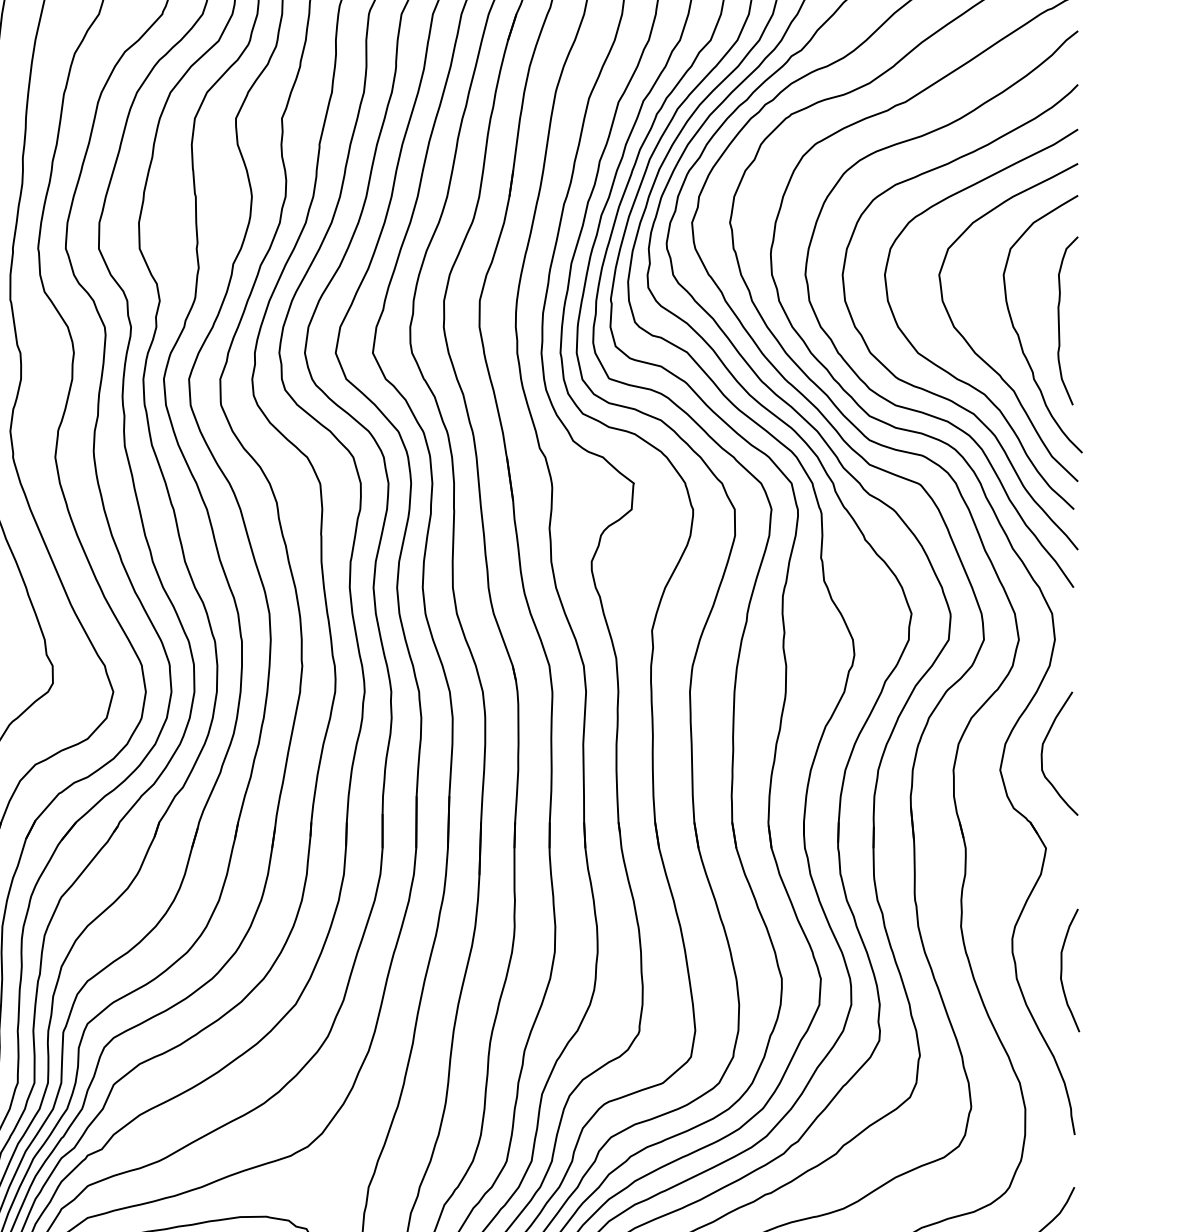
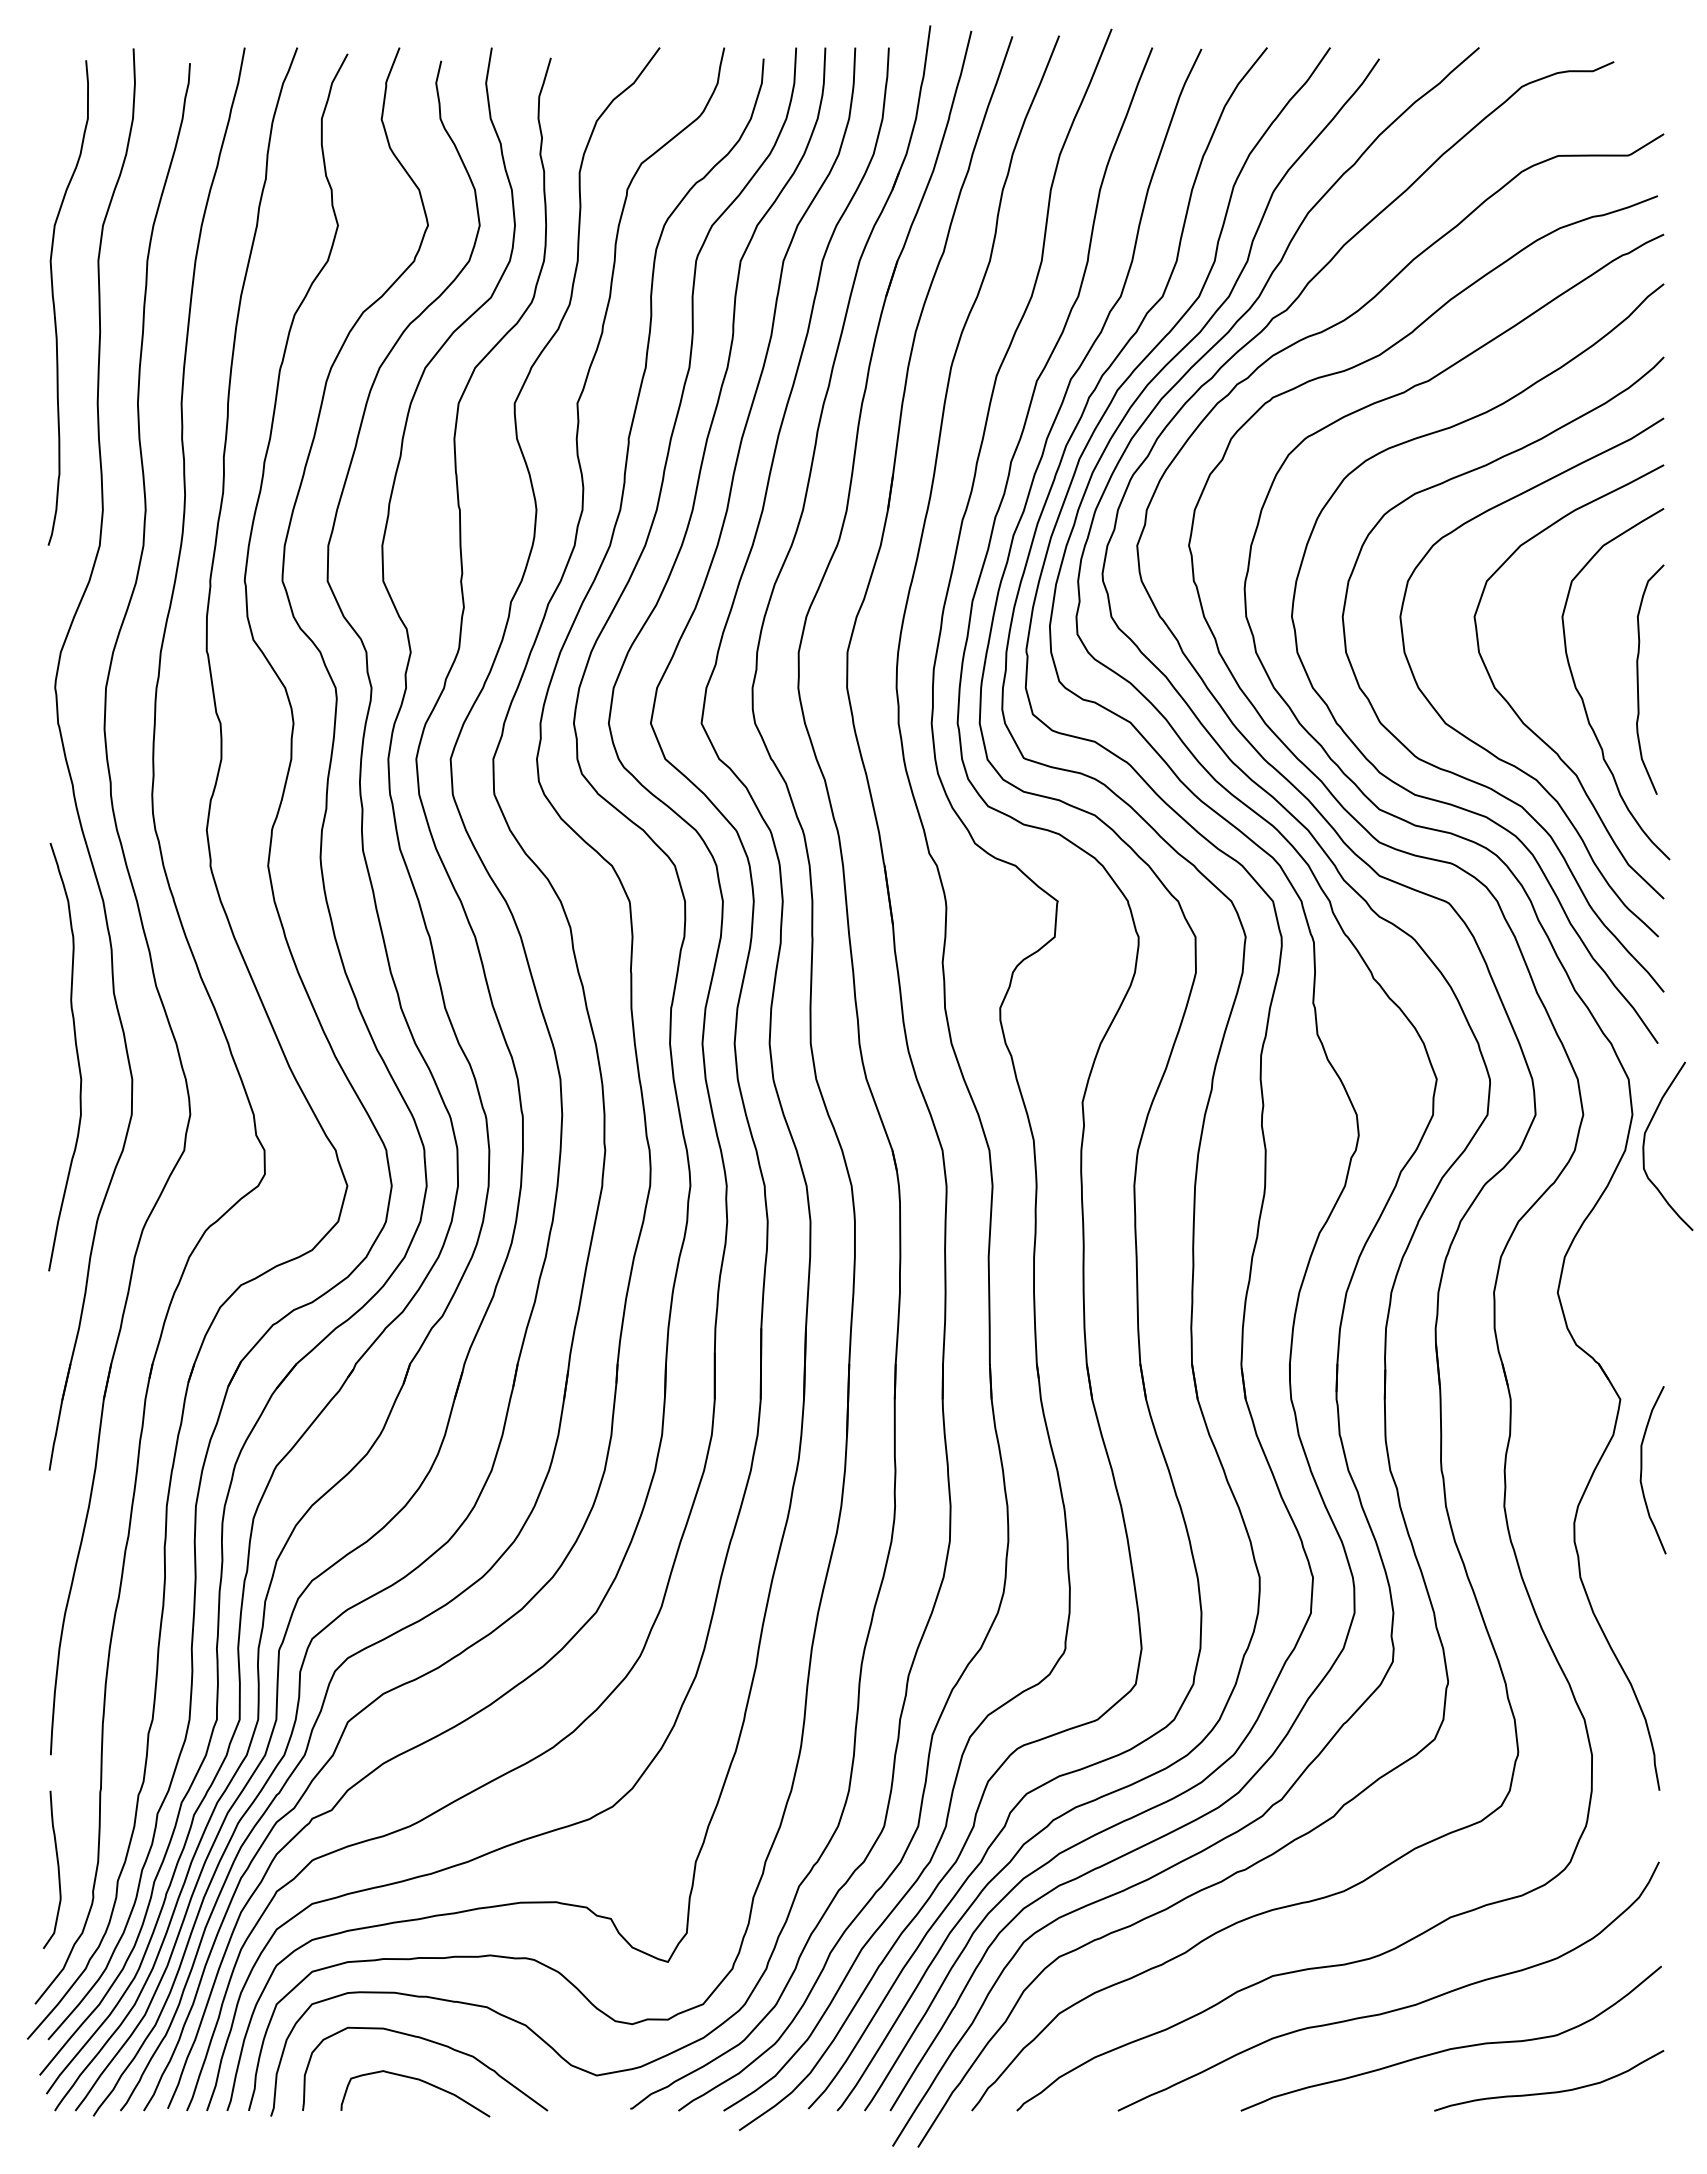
curve: (1043, 748) -> (1645, 1139), moved
curve: (1062, 970) -> (1642, 1470), moved

